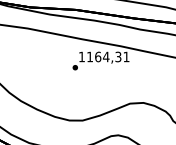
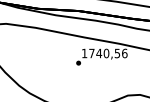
text: (108, 56) -> (108, 53), 1164,31 -> 1740,56

